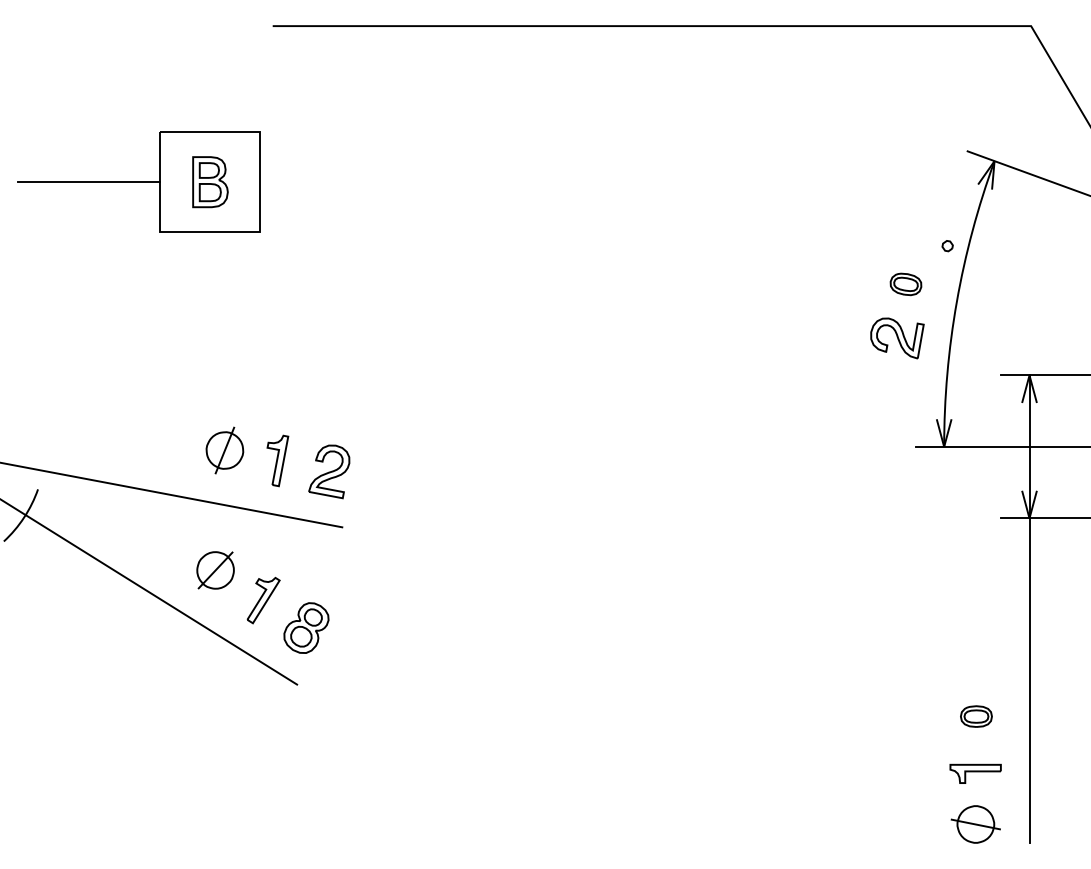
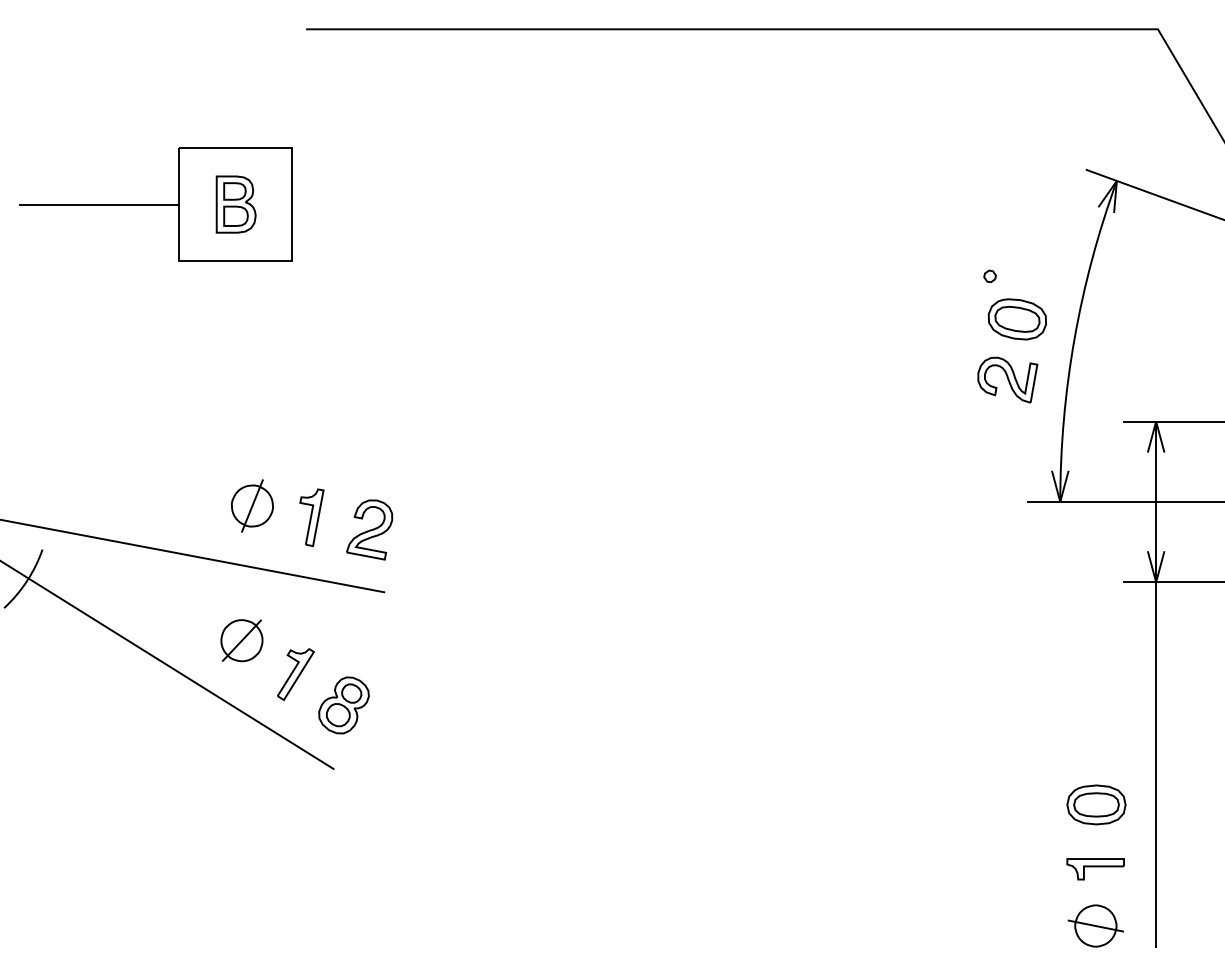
part: (947, 246) -> (989, 276), moved
part: (905, 284) -> (1016, 319), size x1.67
part: (976, 716) -> (1096, 804), size x1.67

